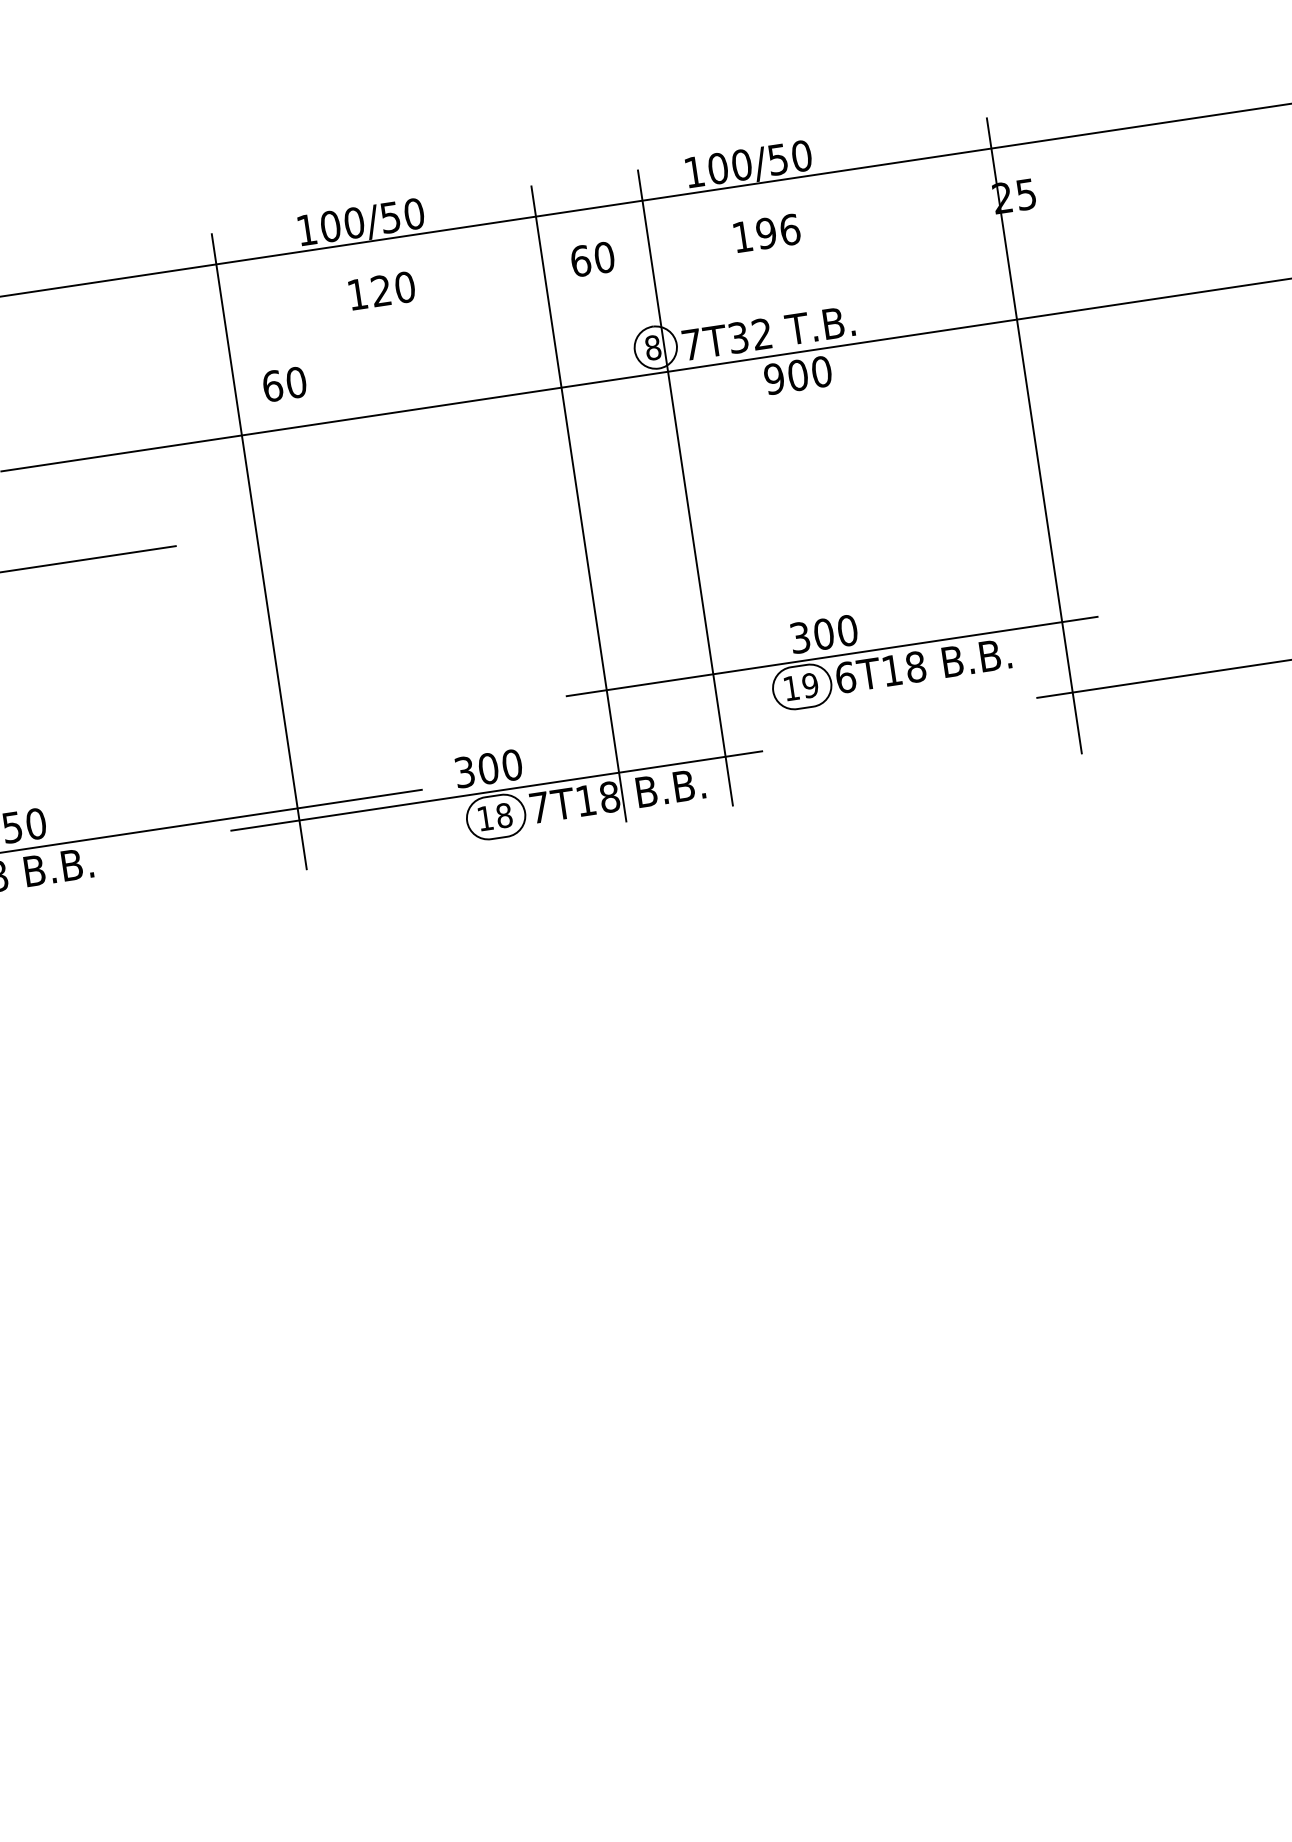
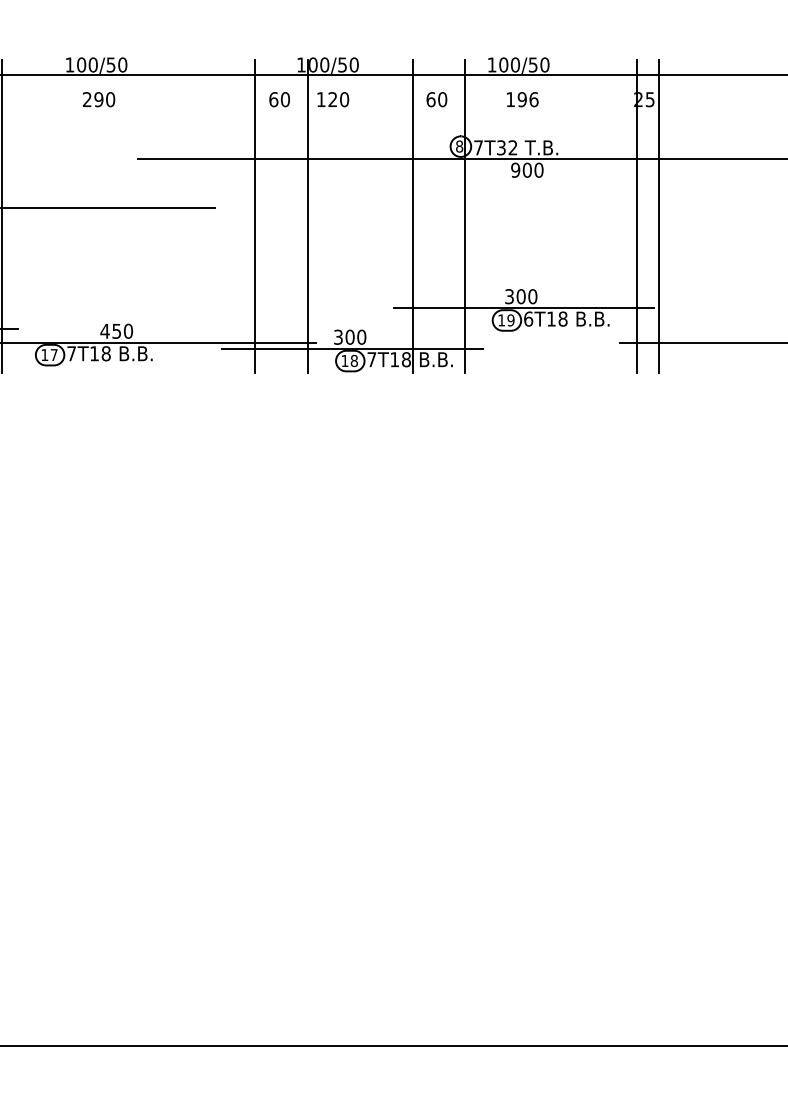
text: (284, 384) -> (279, 99), moved
line: (1078, 429) -> (658, 216), added
line: (365, 536) -> (307, 216), added

